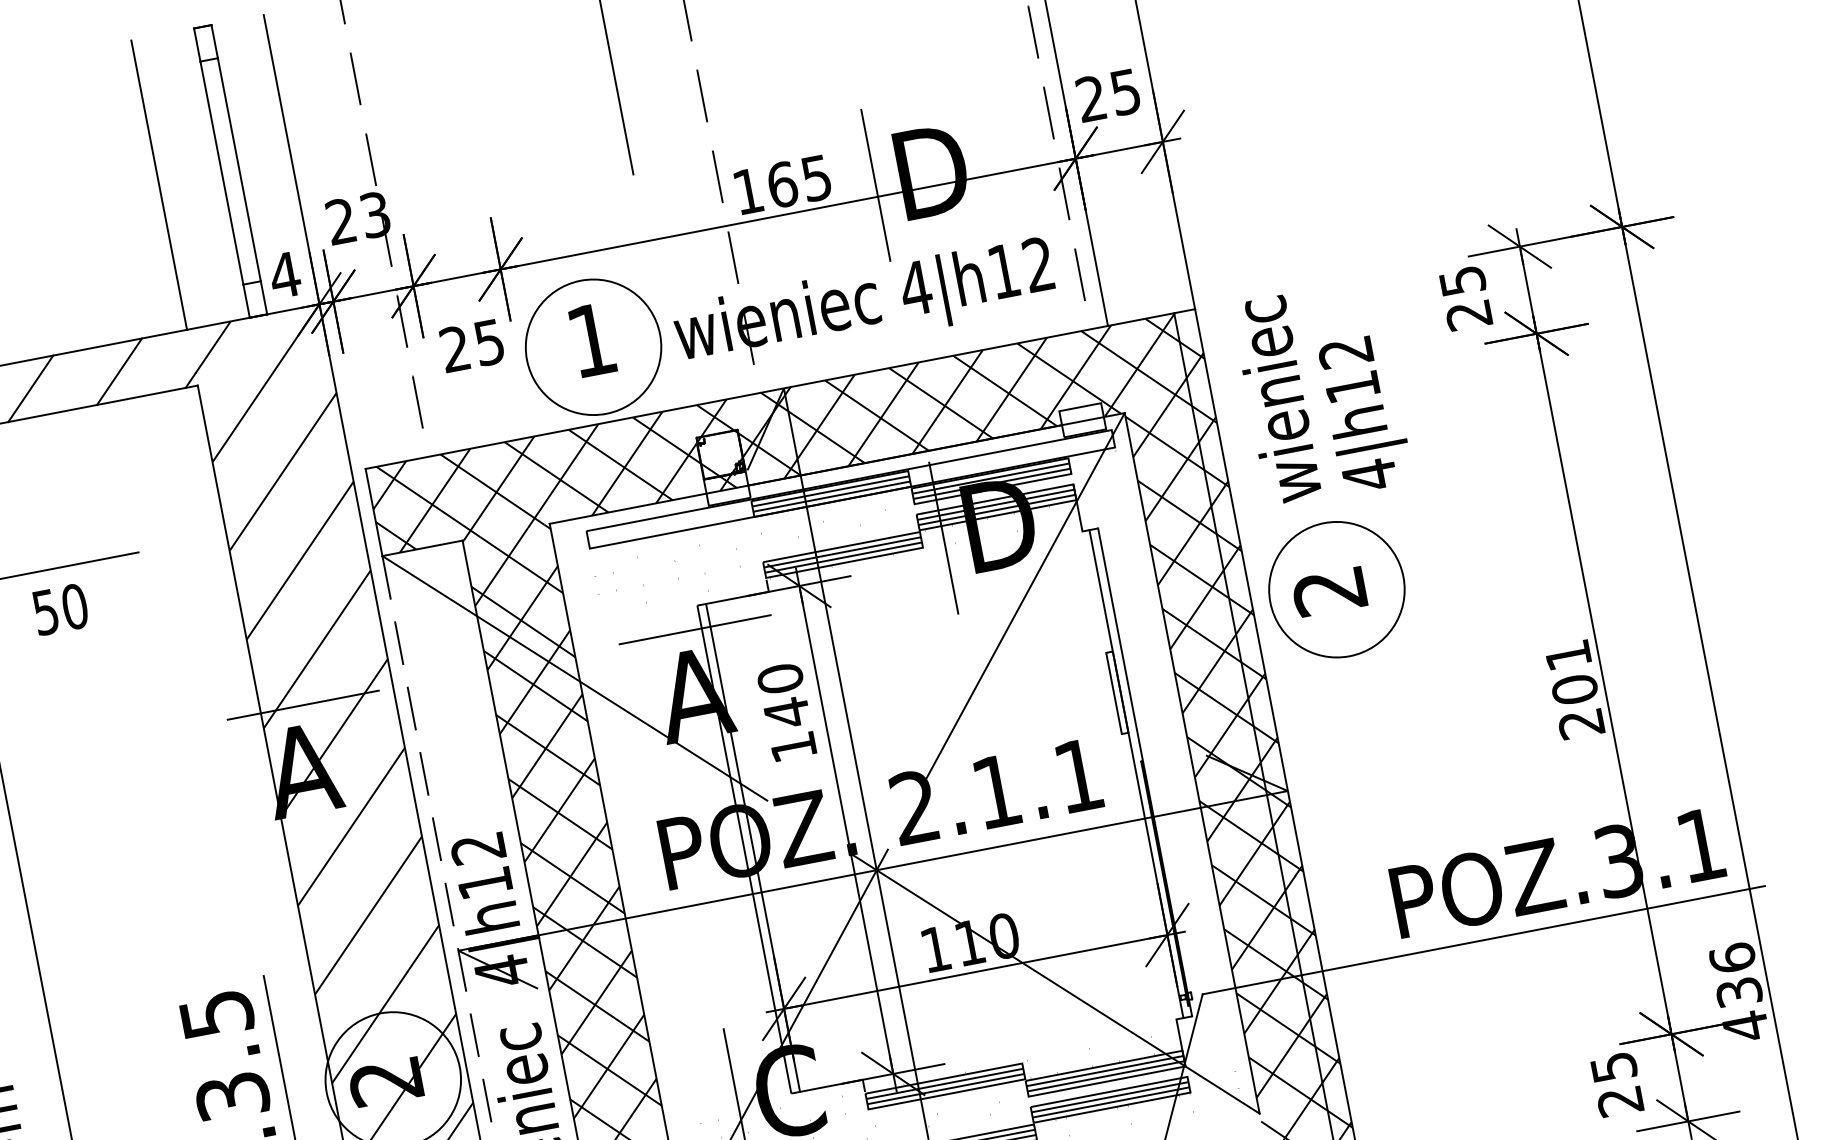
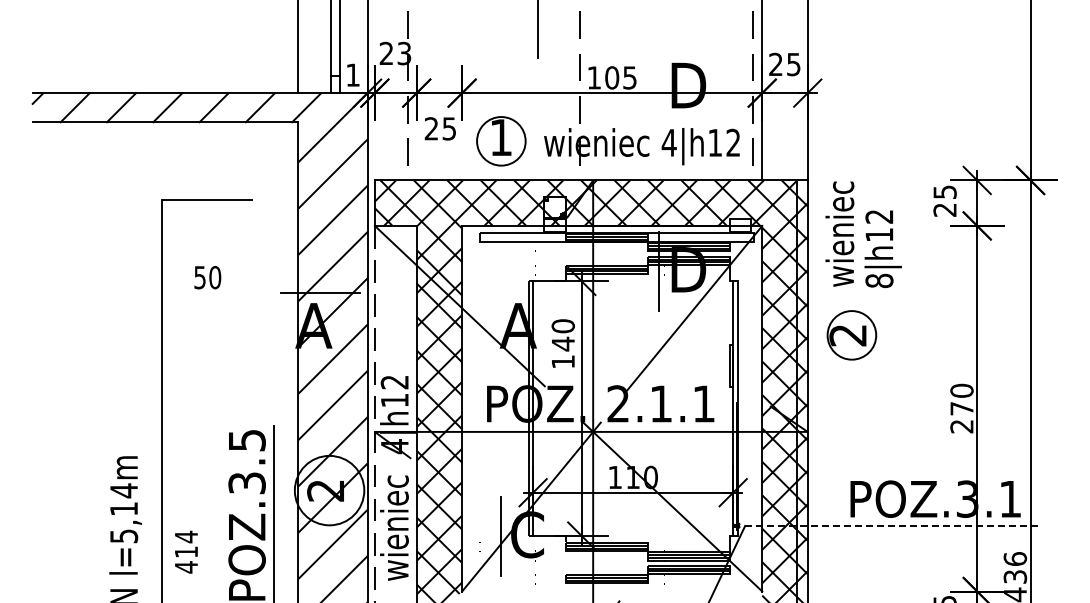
text: (782, 183) -> (612, 77), 165 -> 105
line: (876, 183) -> (659, 86), removed
text: (283, 274) -> (352, 74), 4 -> 1
circle: (593, 347) -> (501, 141), size x0.7
text: (1369, 474) -> (879, 280), 4|h12 -> 8|h12
circle: (1336, 590) -> (851, 335), size x0.7
text: (60, 609) -> (207, 277), moved
line: (694, 630) -> (524, 293), removed
text: (1570, 672) -> (961, 399), 201 -> 270
line: (1482, 939) -> (891, 525), solid -> dashed

